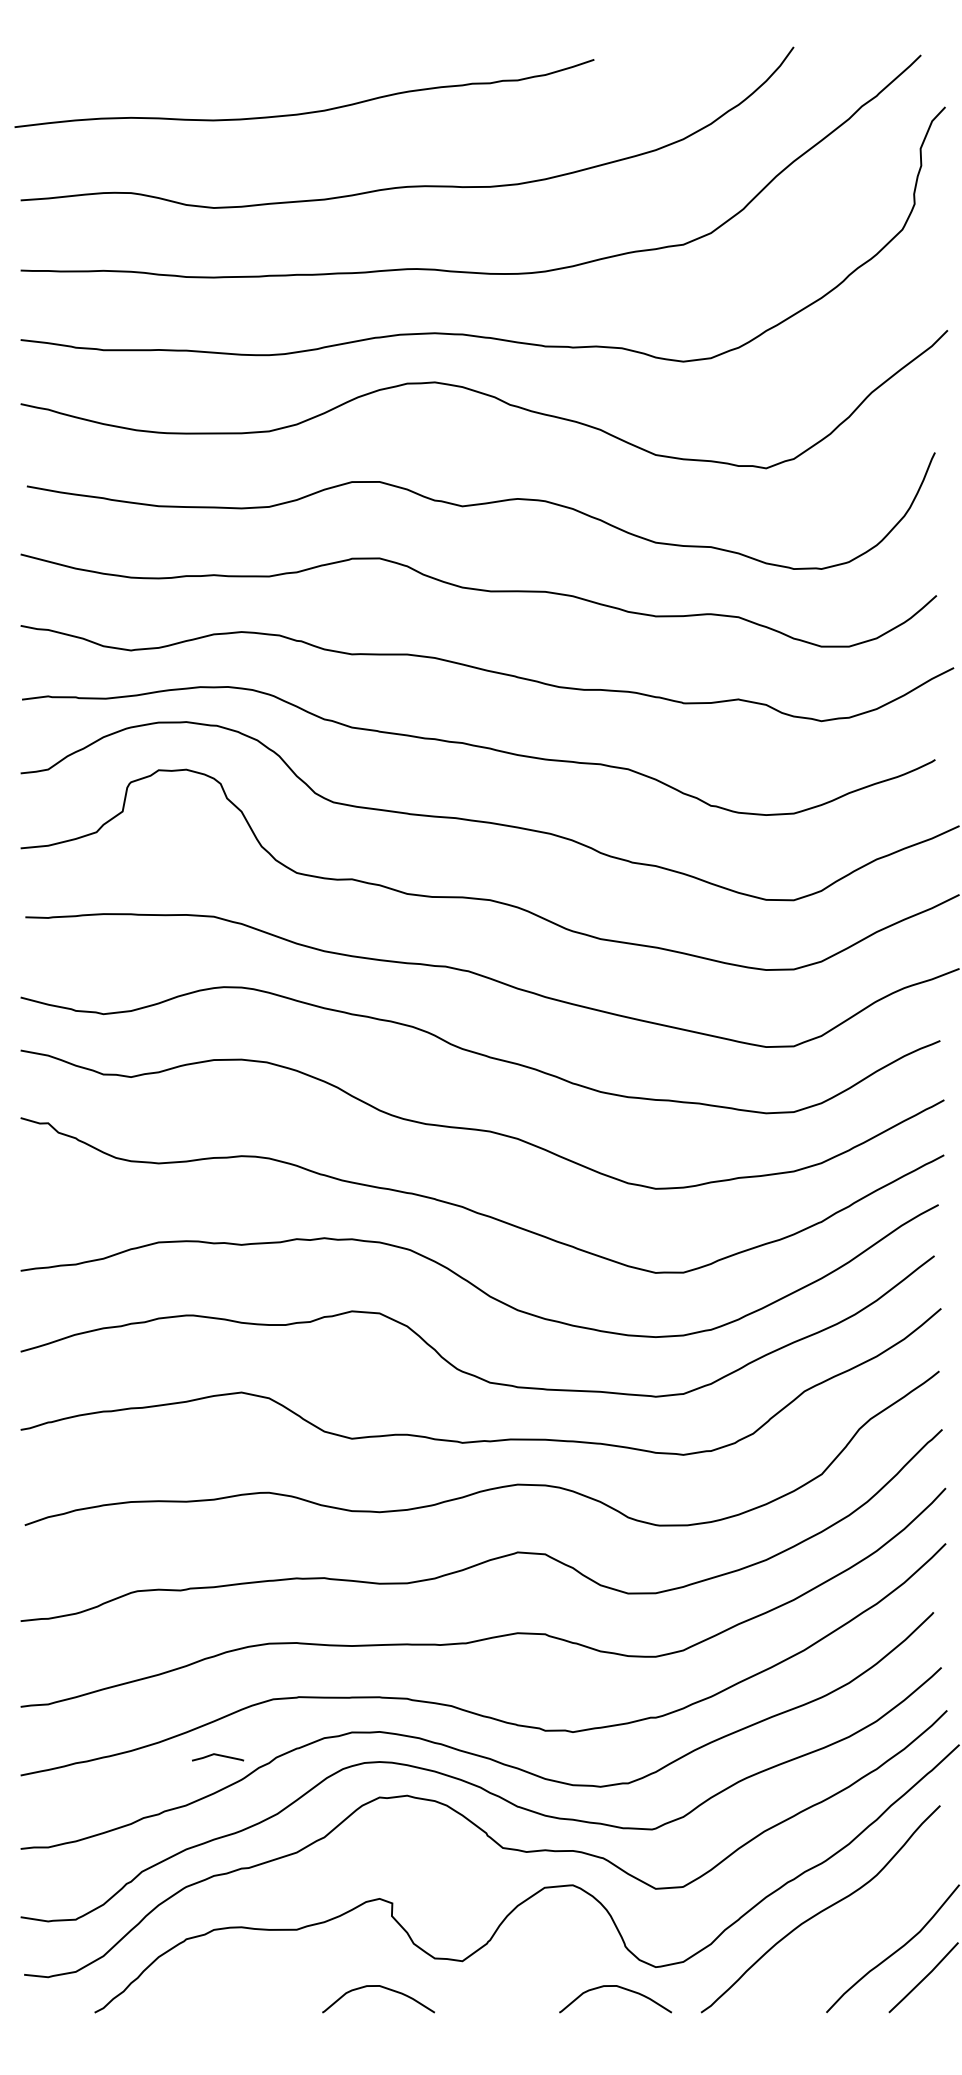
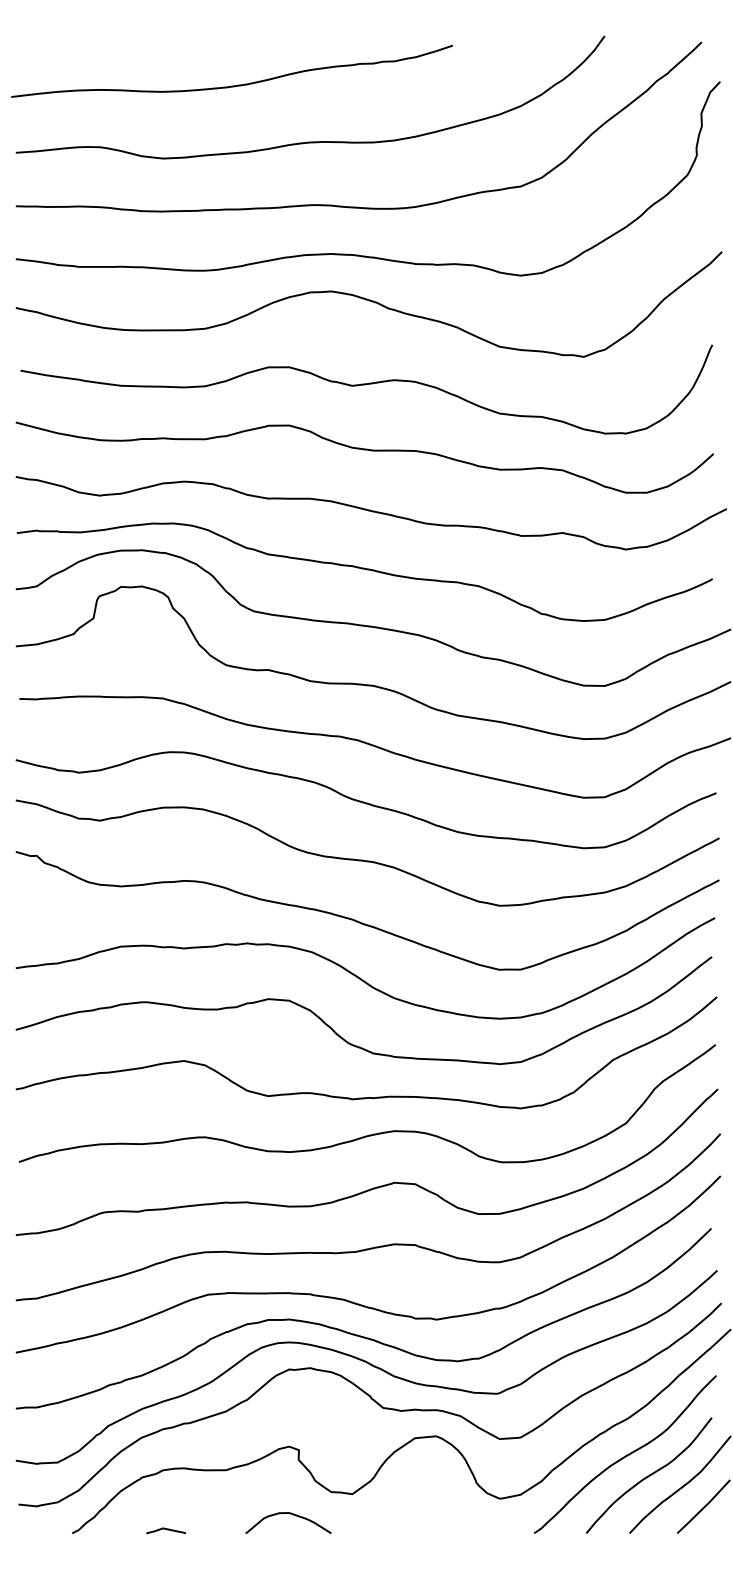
line: (219, 1756) -> (167, 1530), moved
curve: (851, 1936) -> (648, 1475), added
curve: (620, 1988) -> (472, 1514), removed

